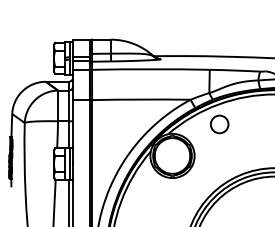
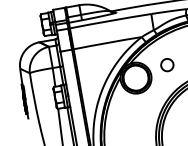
circle: (219, 124) -> (167, 65), moved

